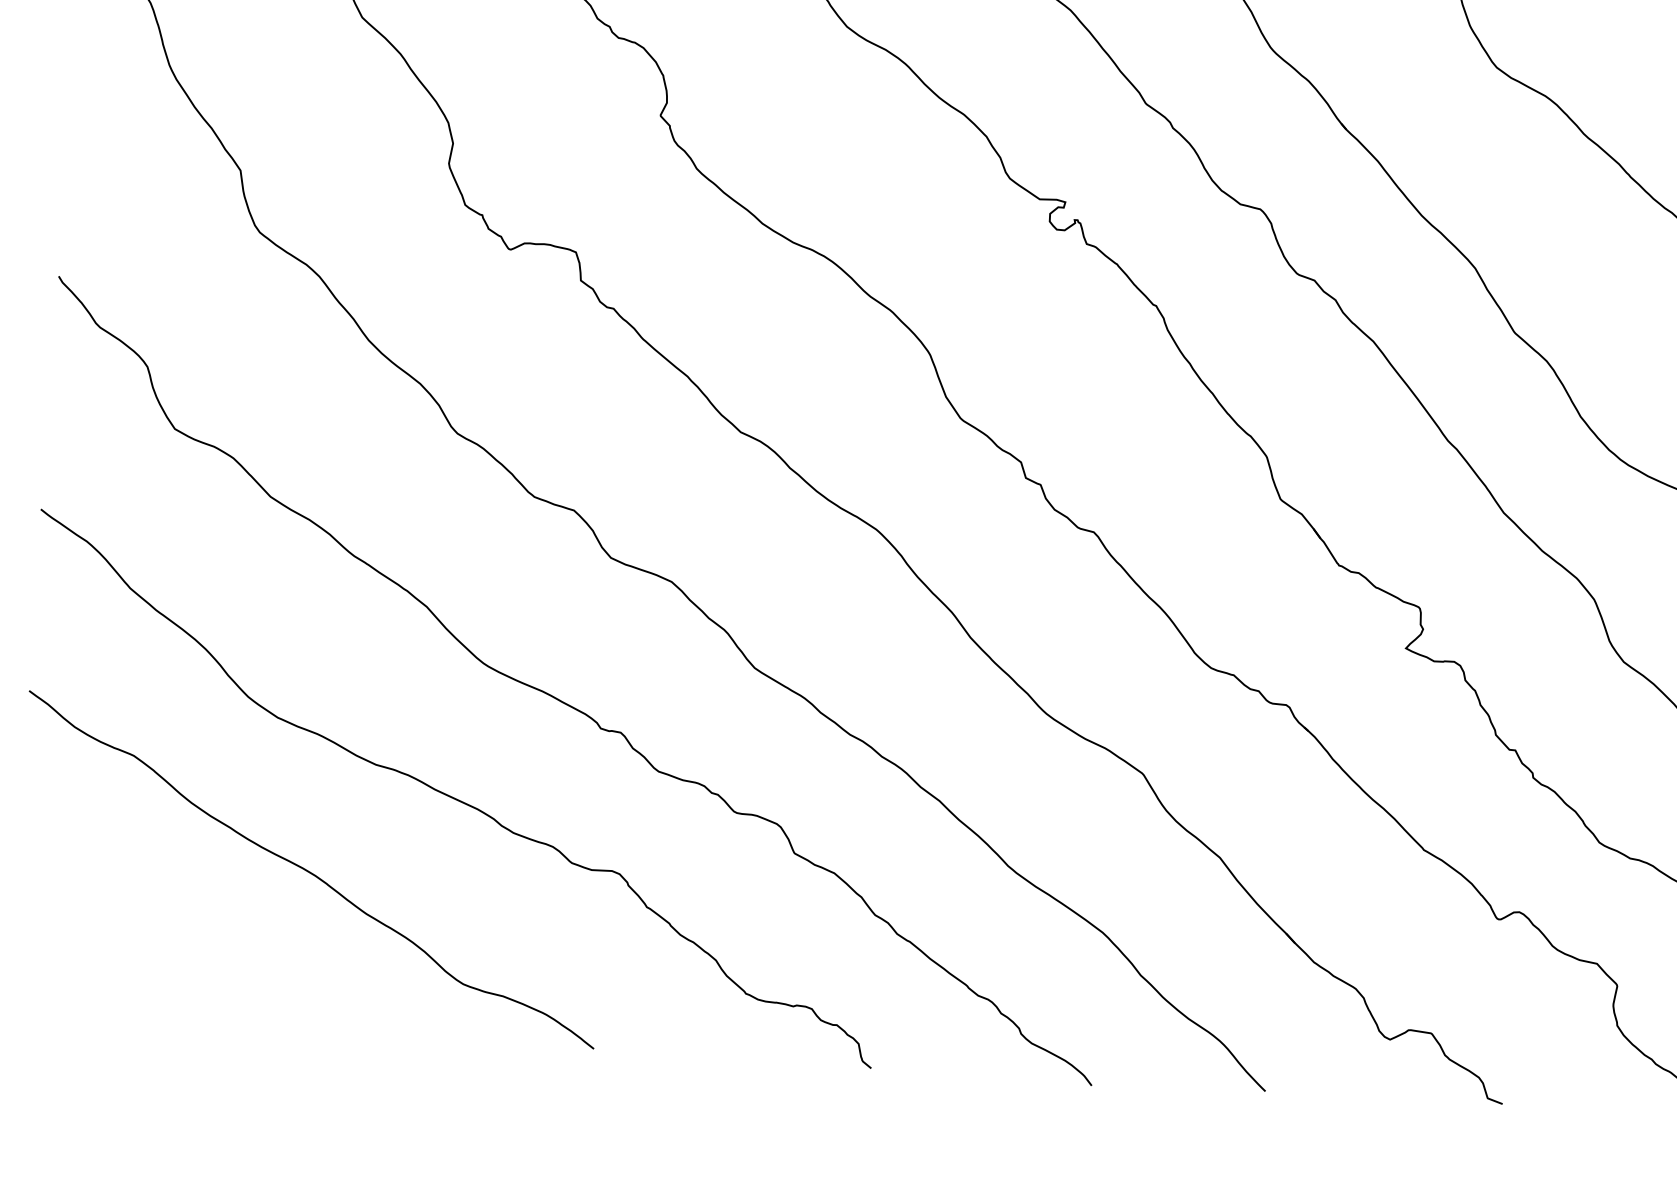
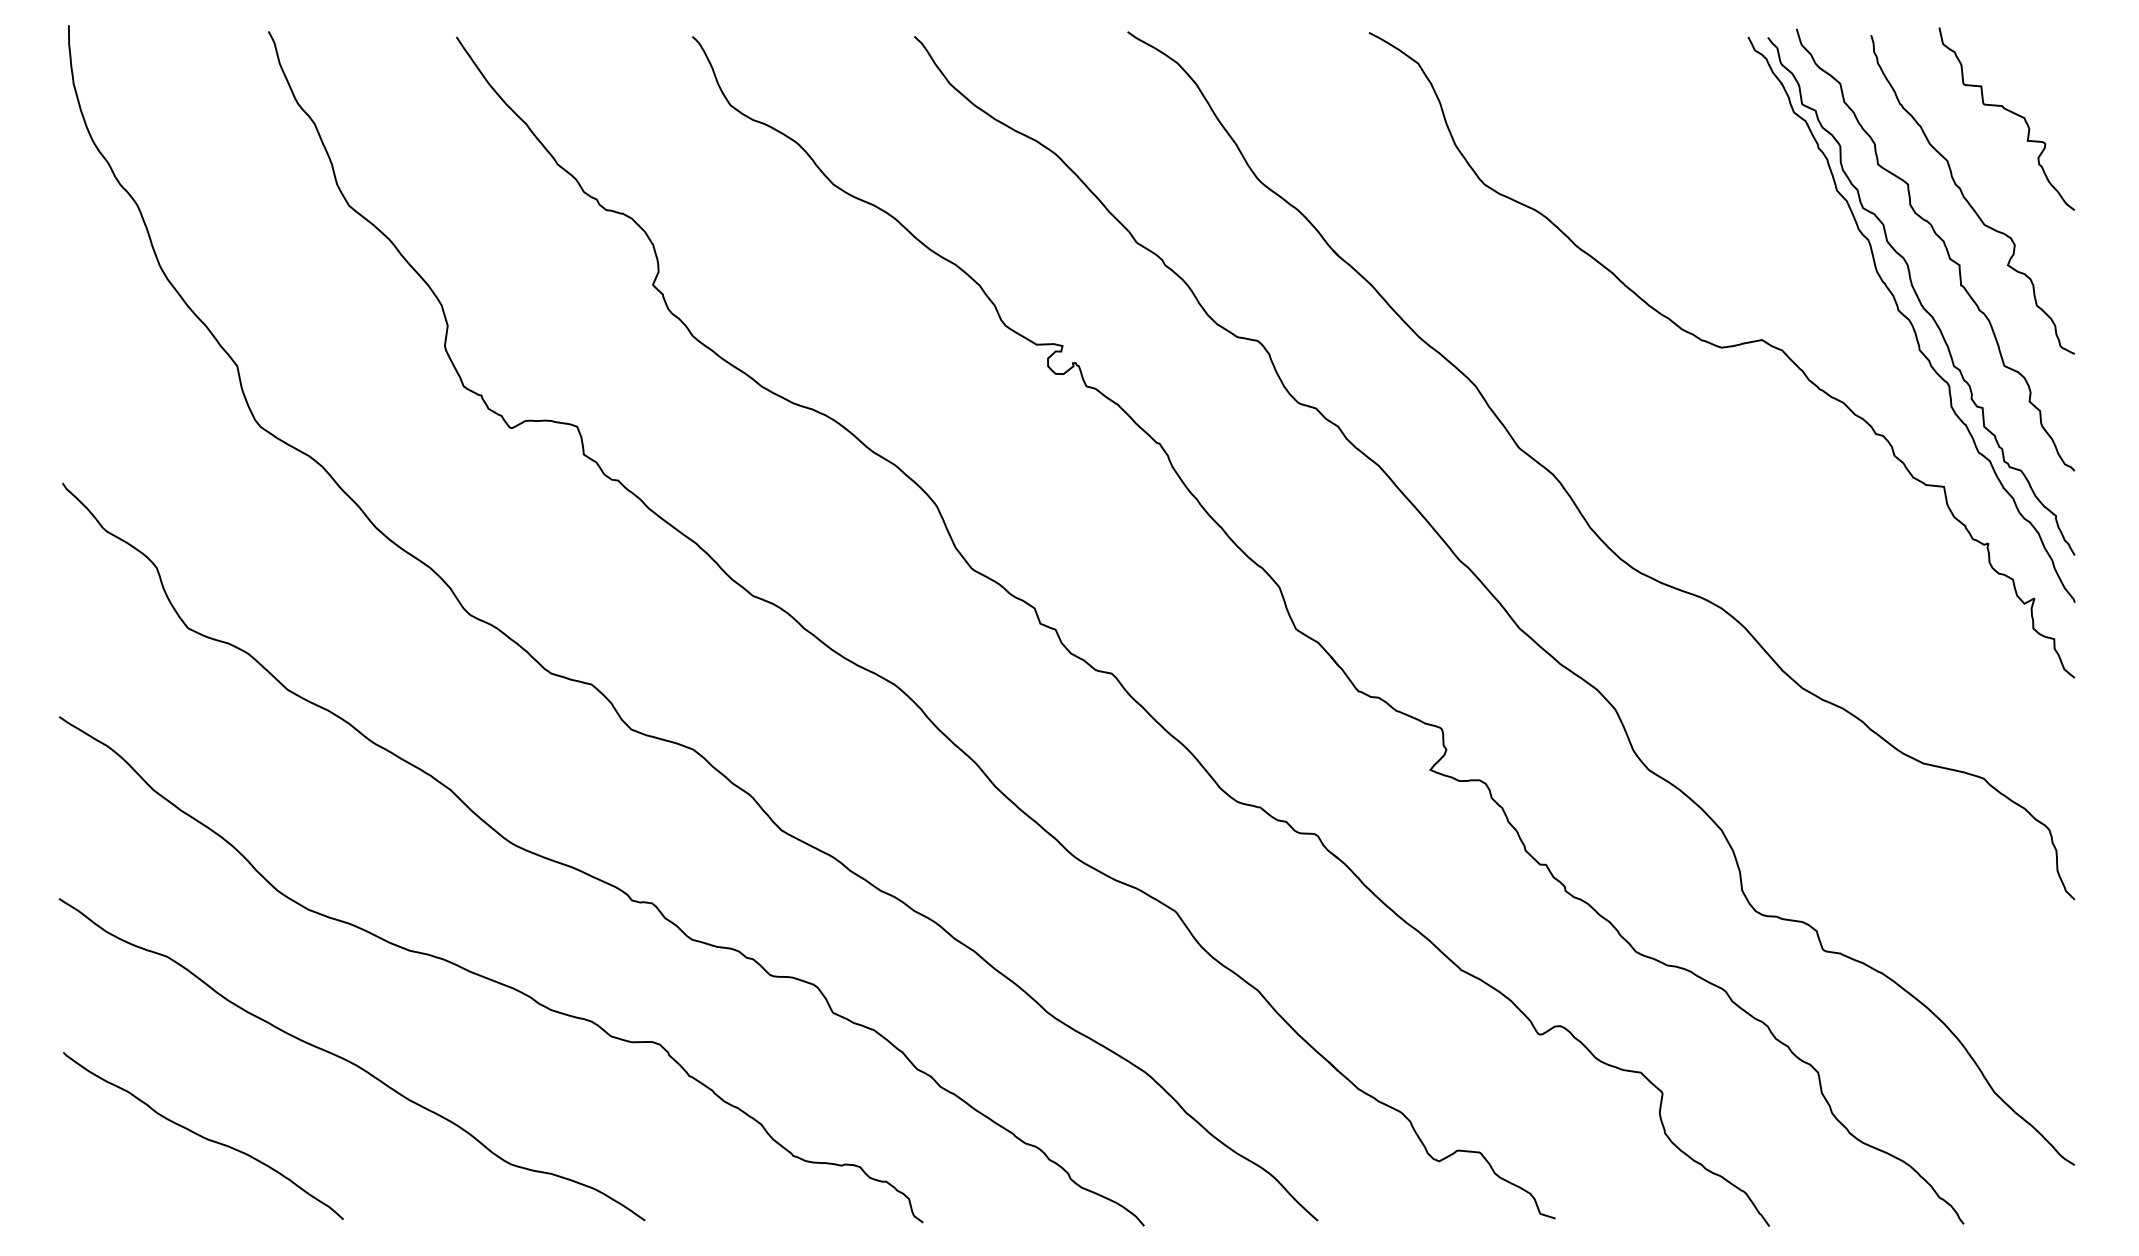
curve: (157, 936) -> (202, 1135), added

